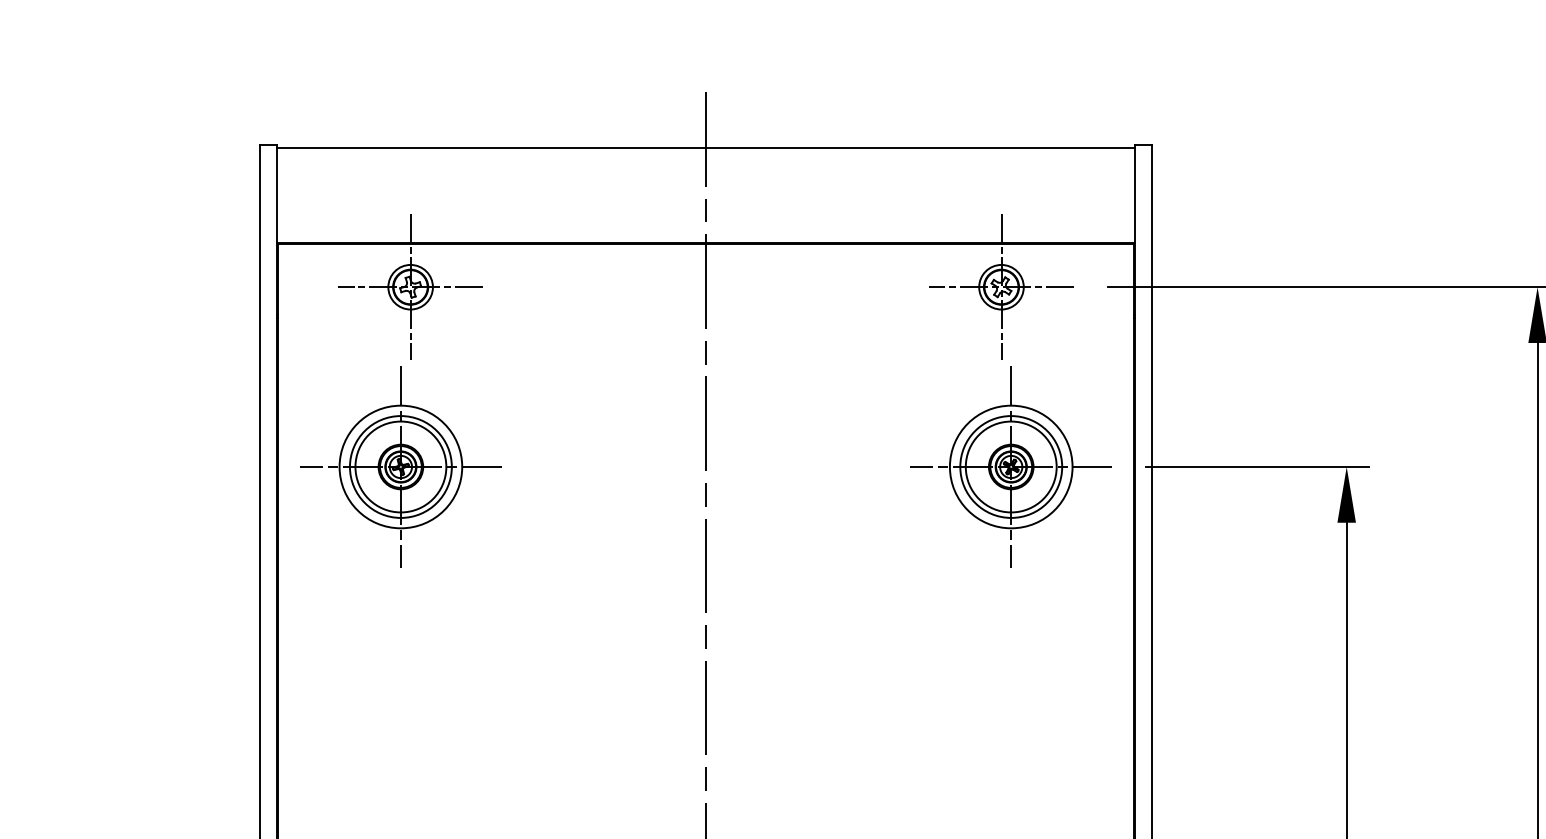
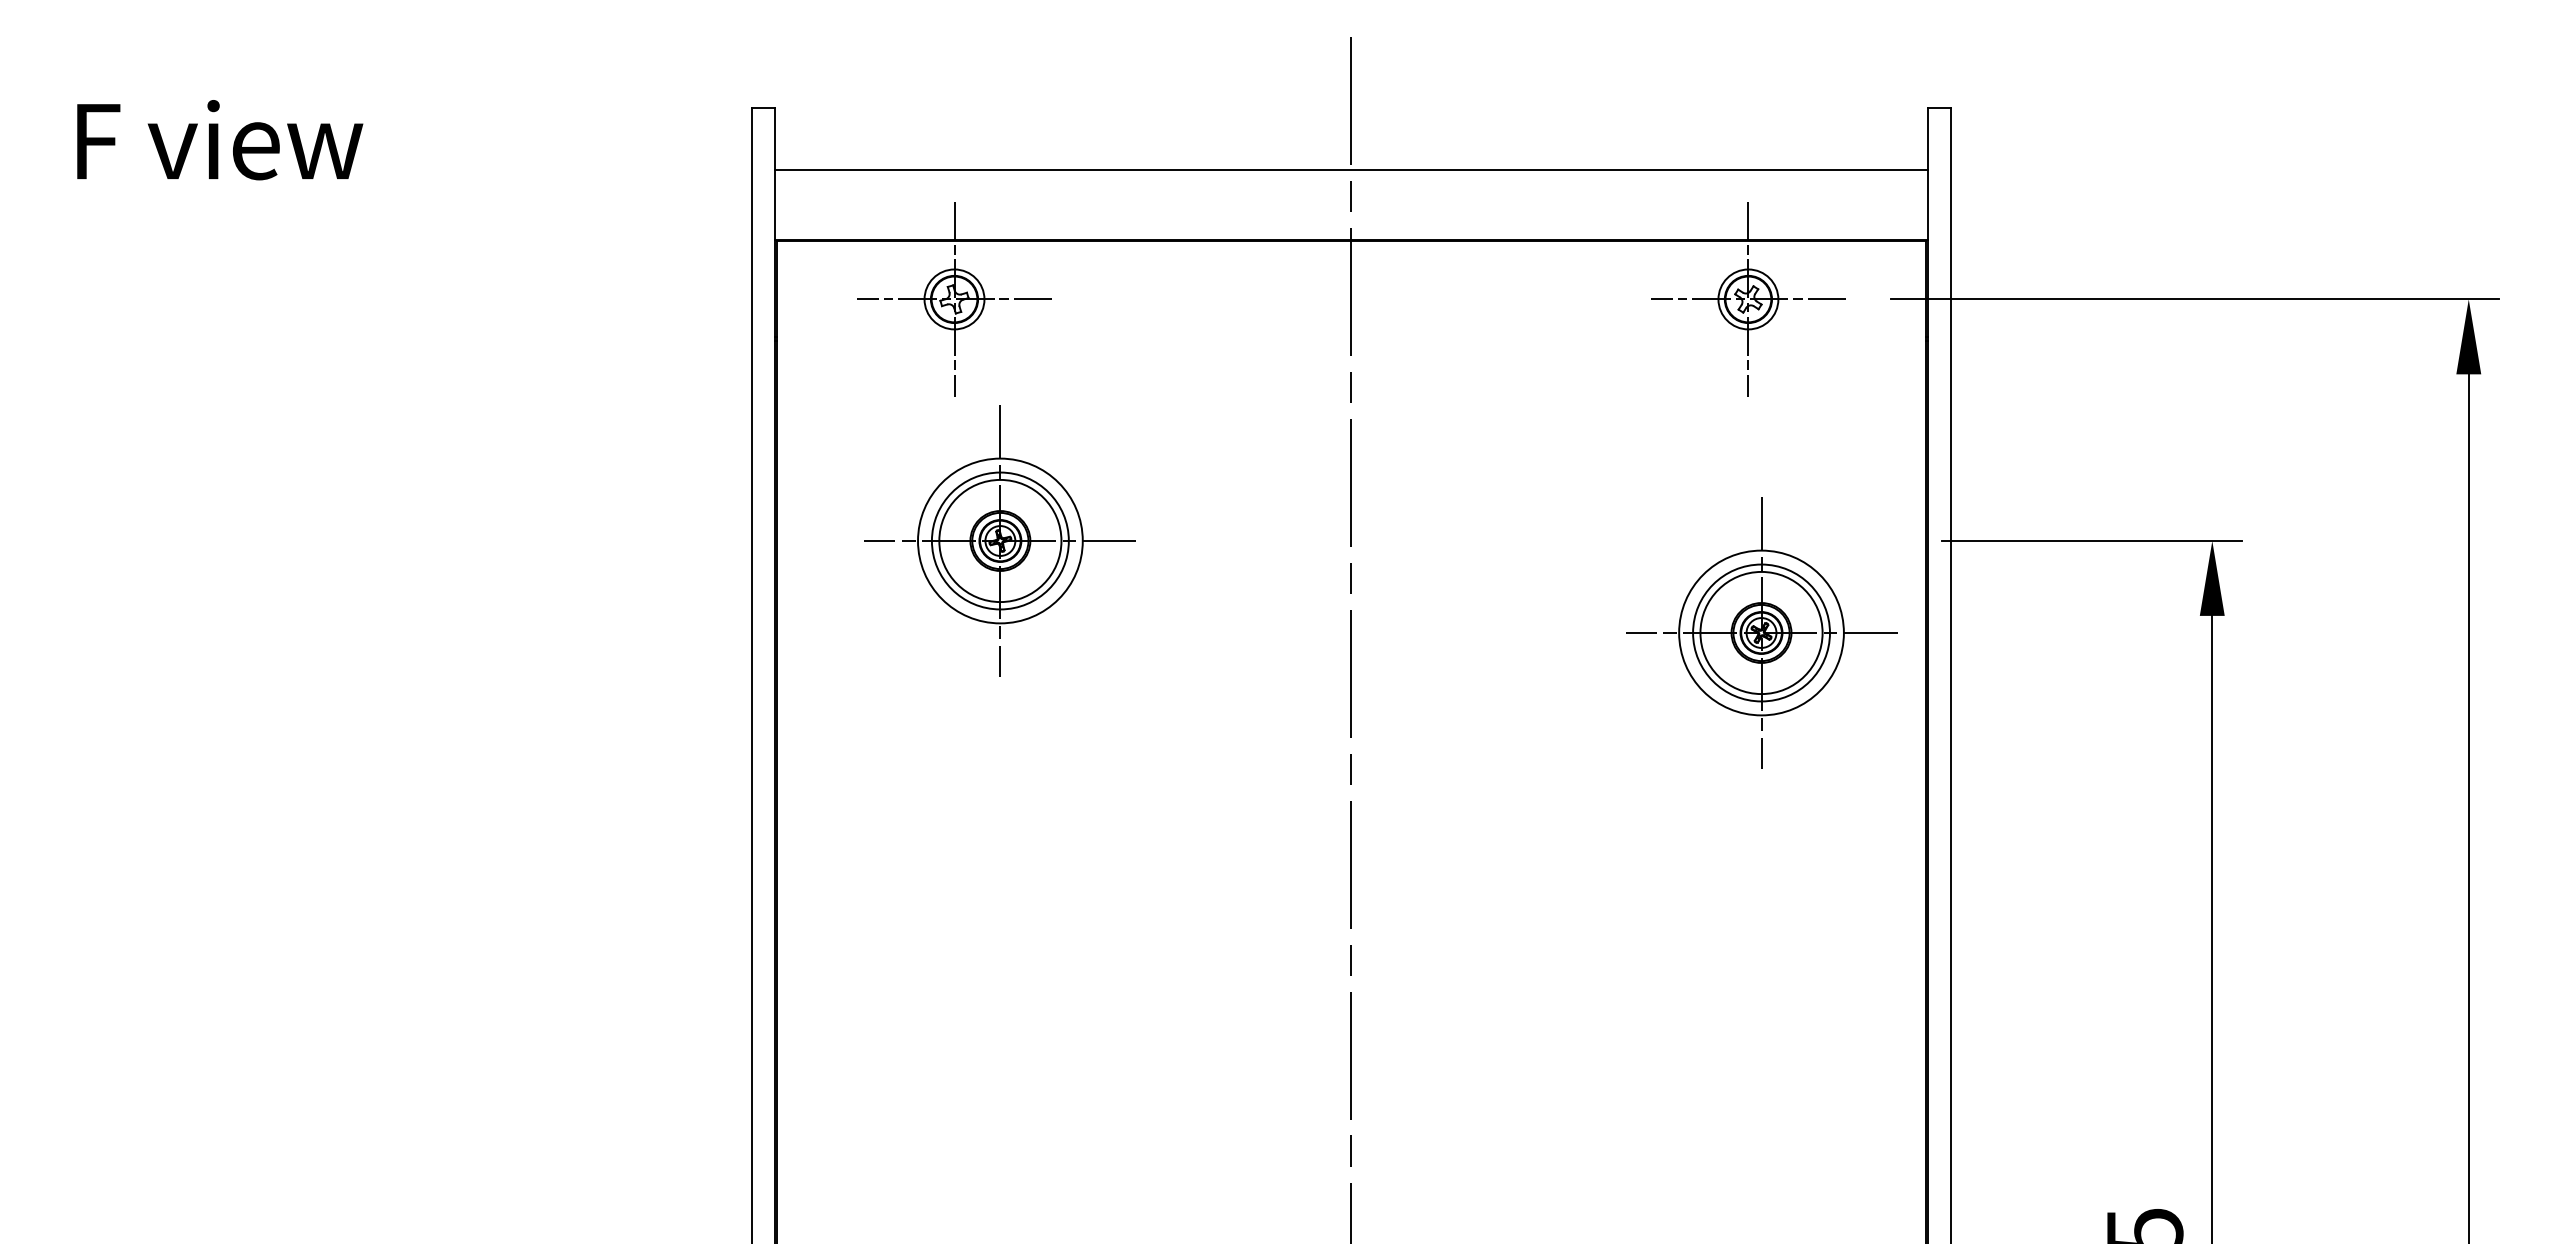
line: (706, 148) -> (1351, 170), moved
part: (400, 466) -> (999, 540), moved
part: (1011, 466) -> (1761, 632), moved

